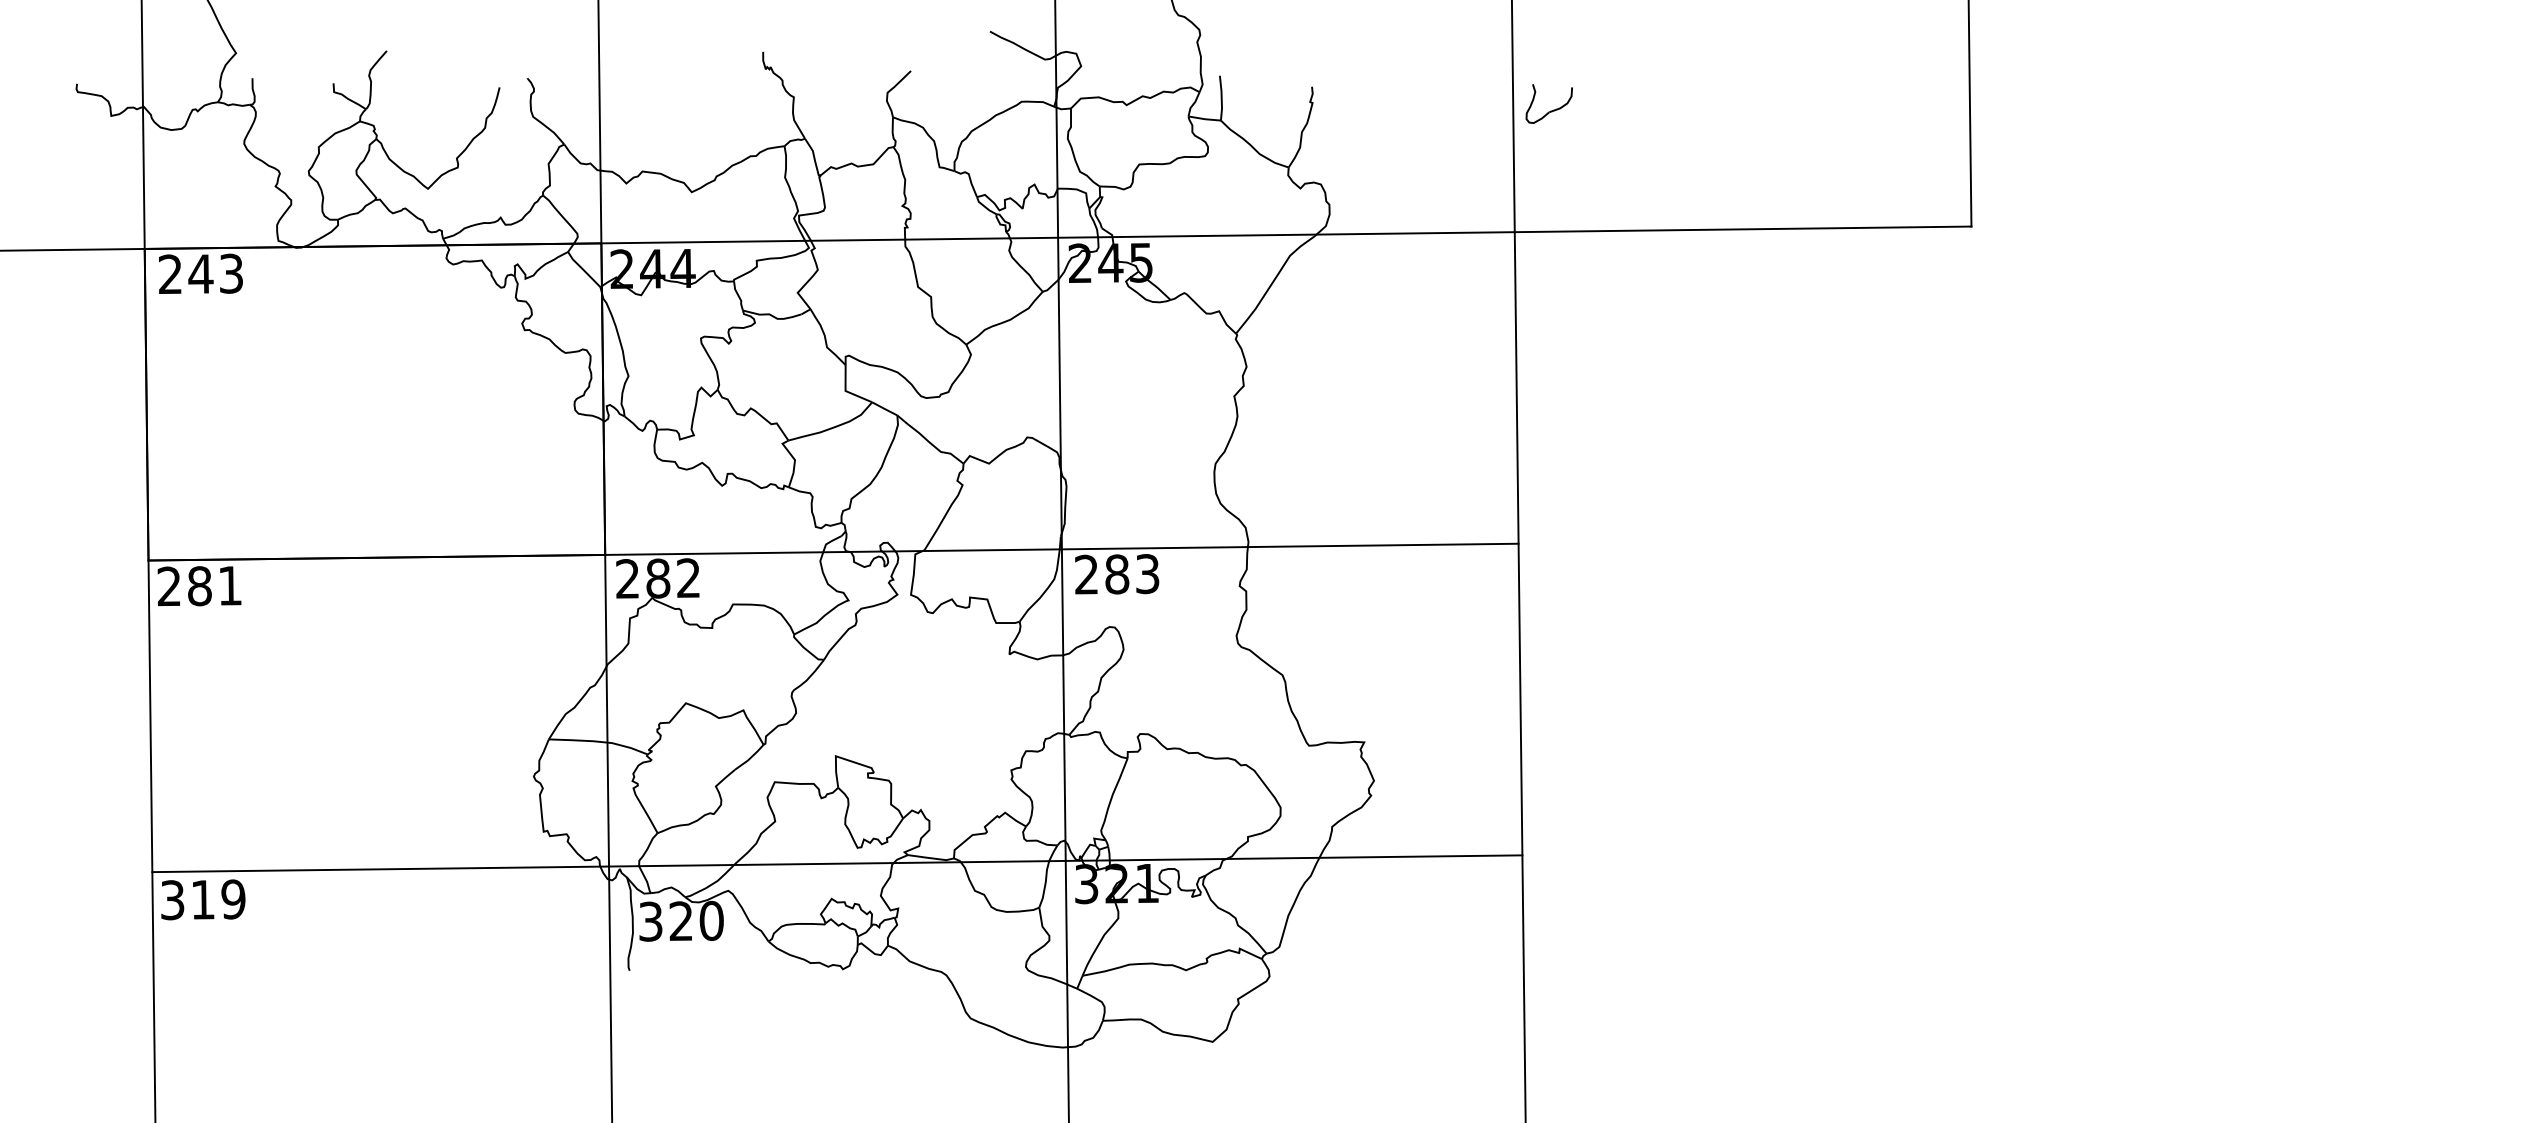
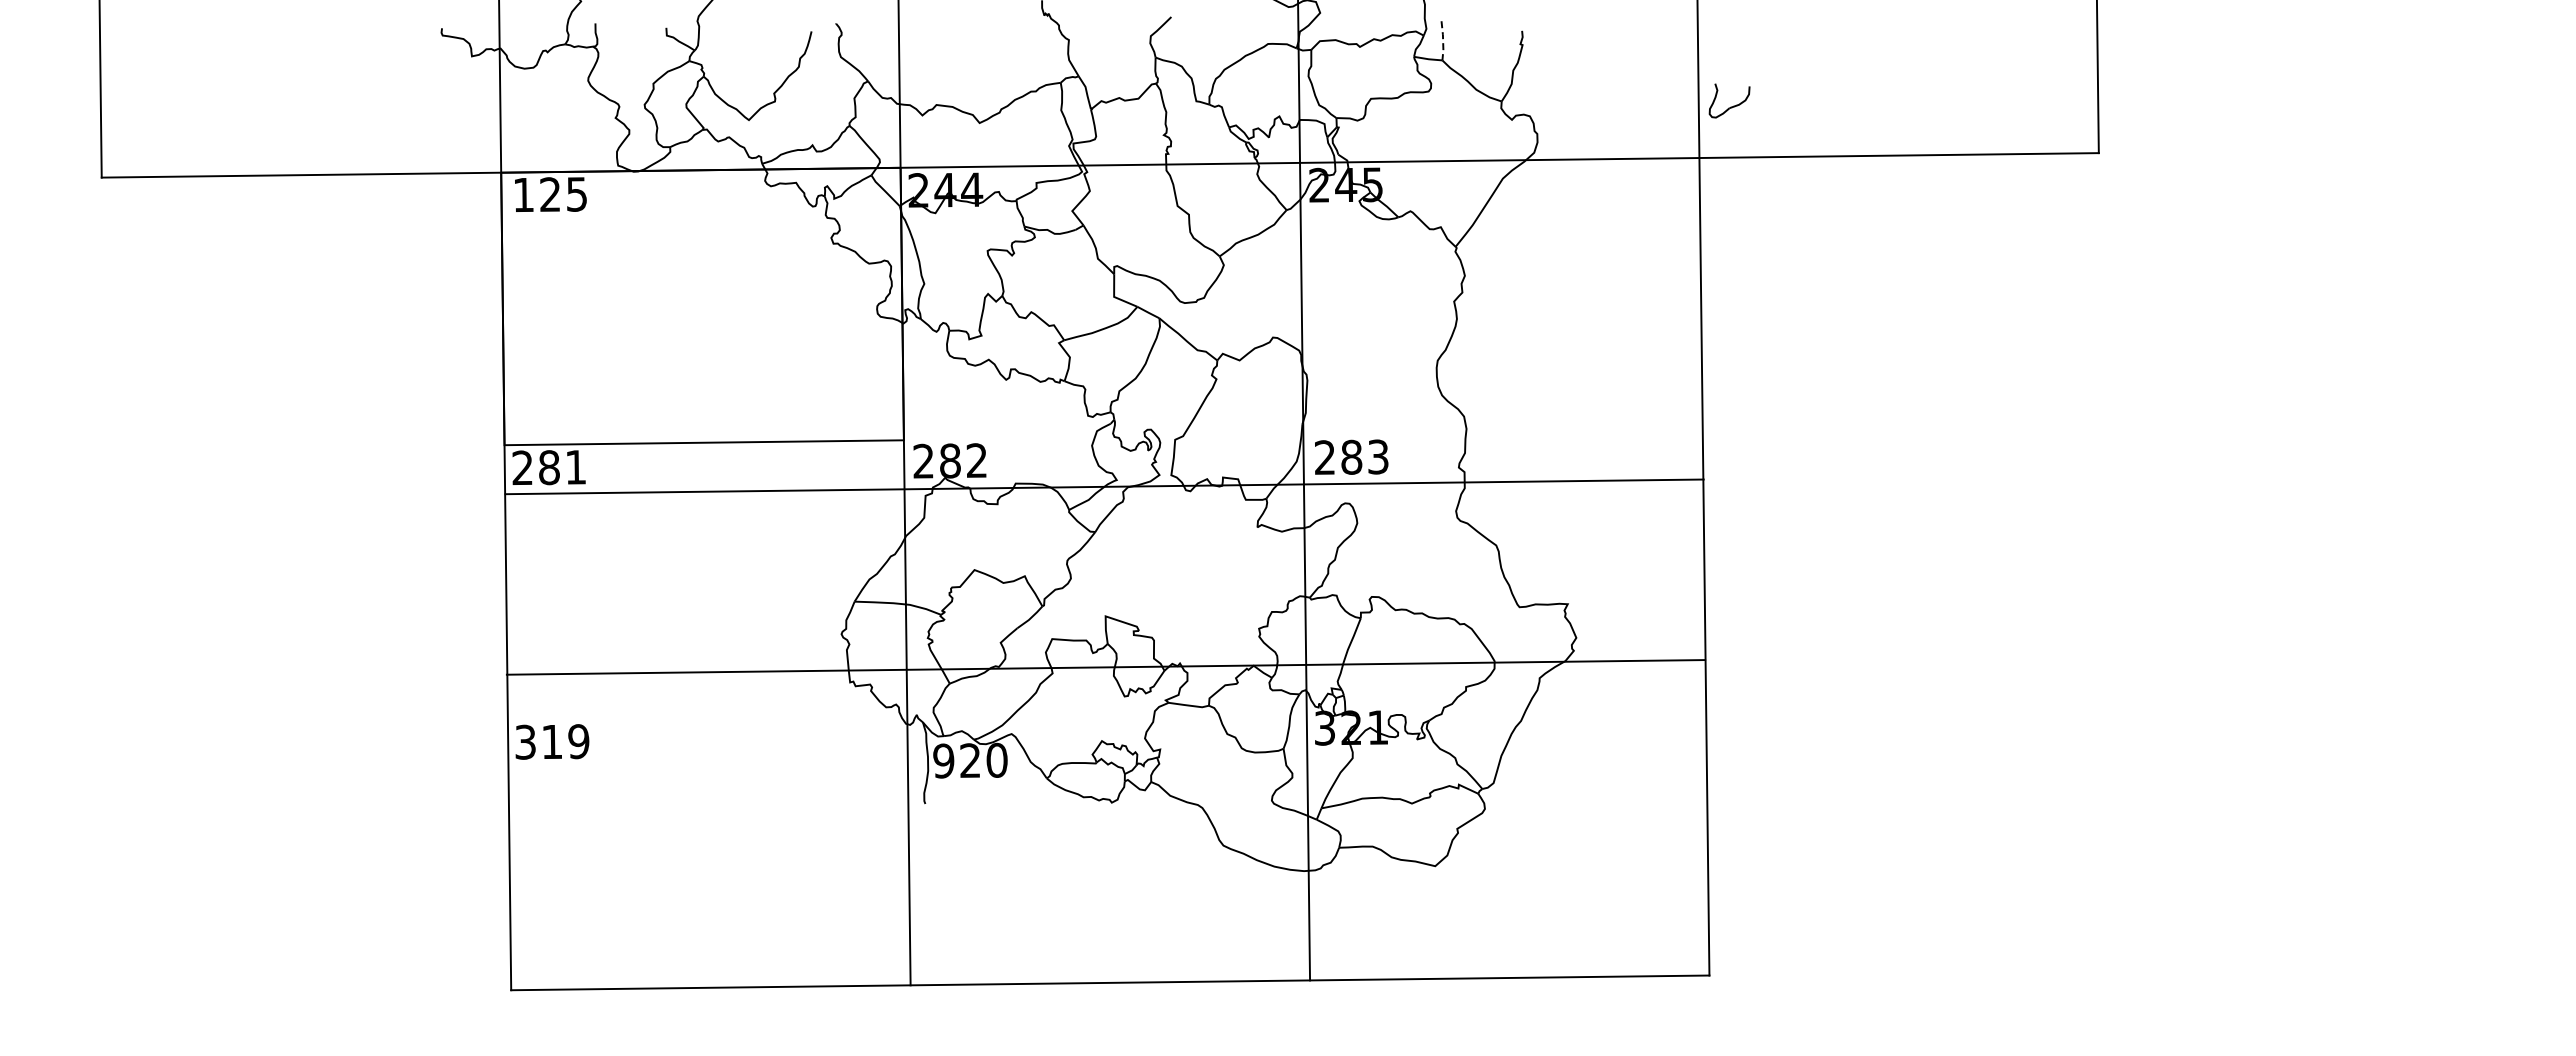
line: (1222, 98) -> (1443, 41), solid -> dashed
part: (1550, 110) -> (1730, 106), moved
text: (201, 273) -> (550, 194), 243 -> 125
line: (833, 551) -> (1104, 486), moved
line: (836, 863) -> (1105, 667), moved
text: (650, 921) -> (943, 760), 320 -> 920

